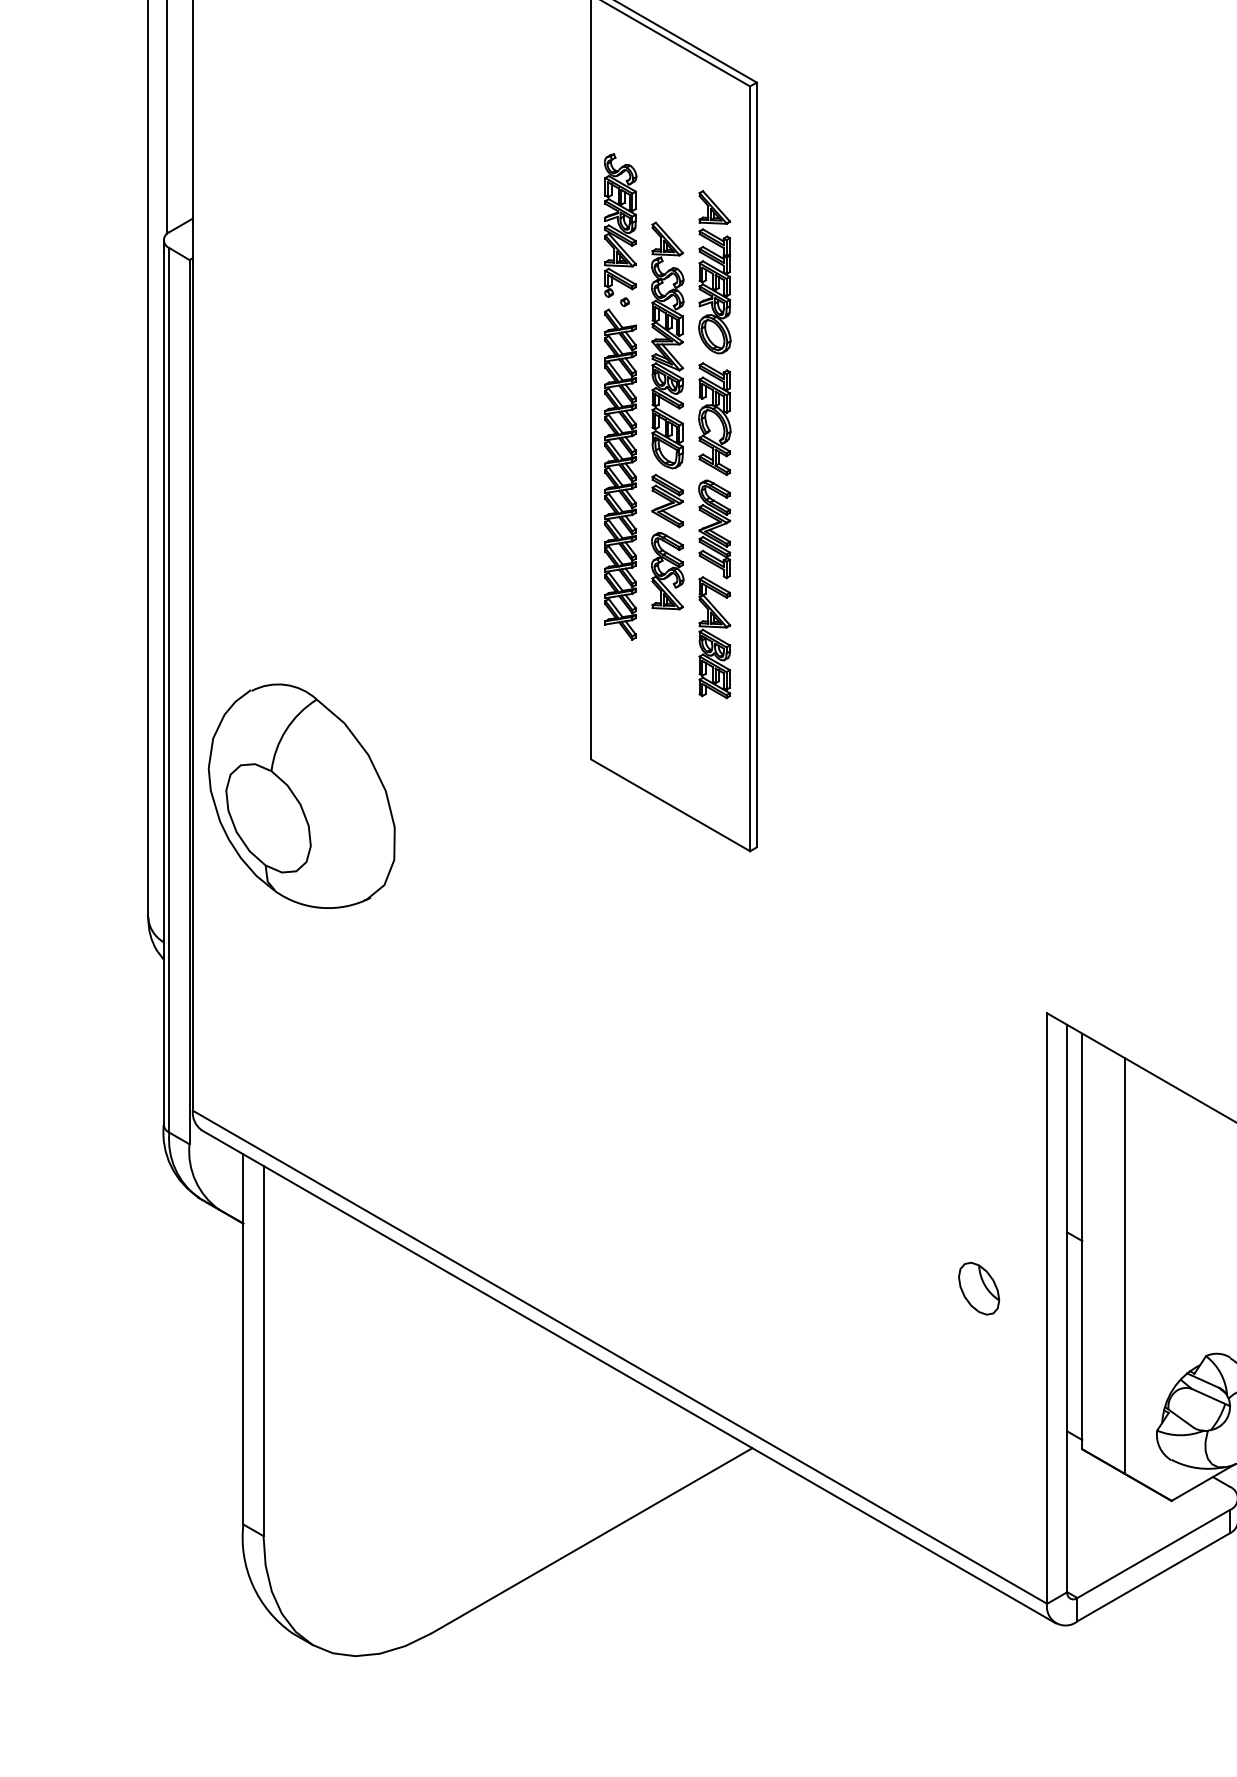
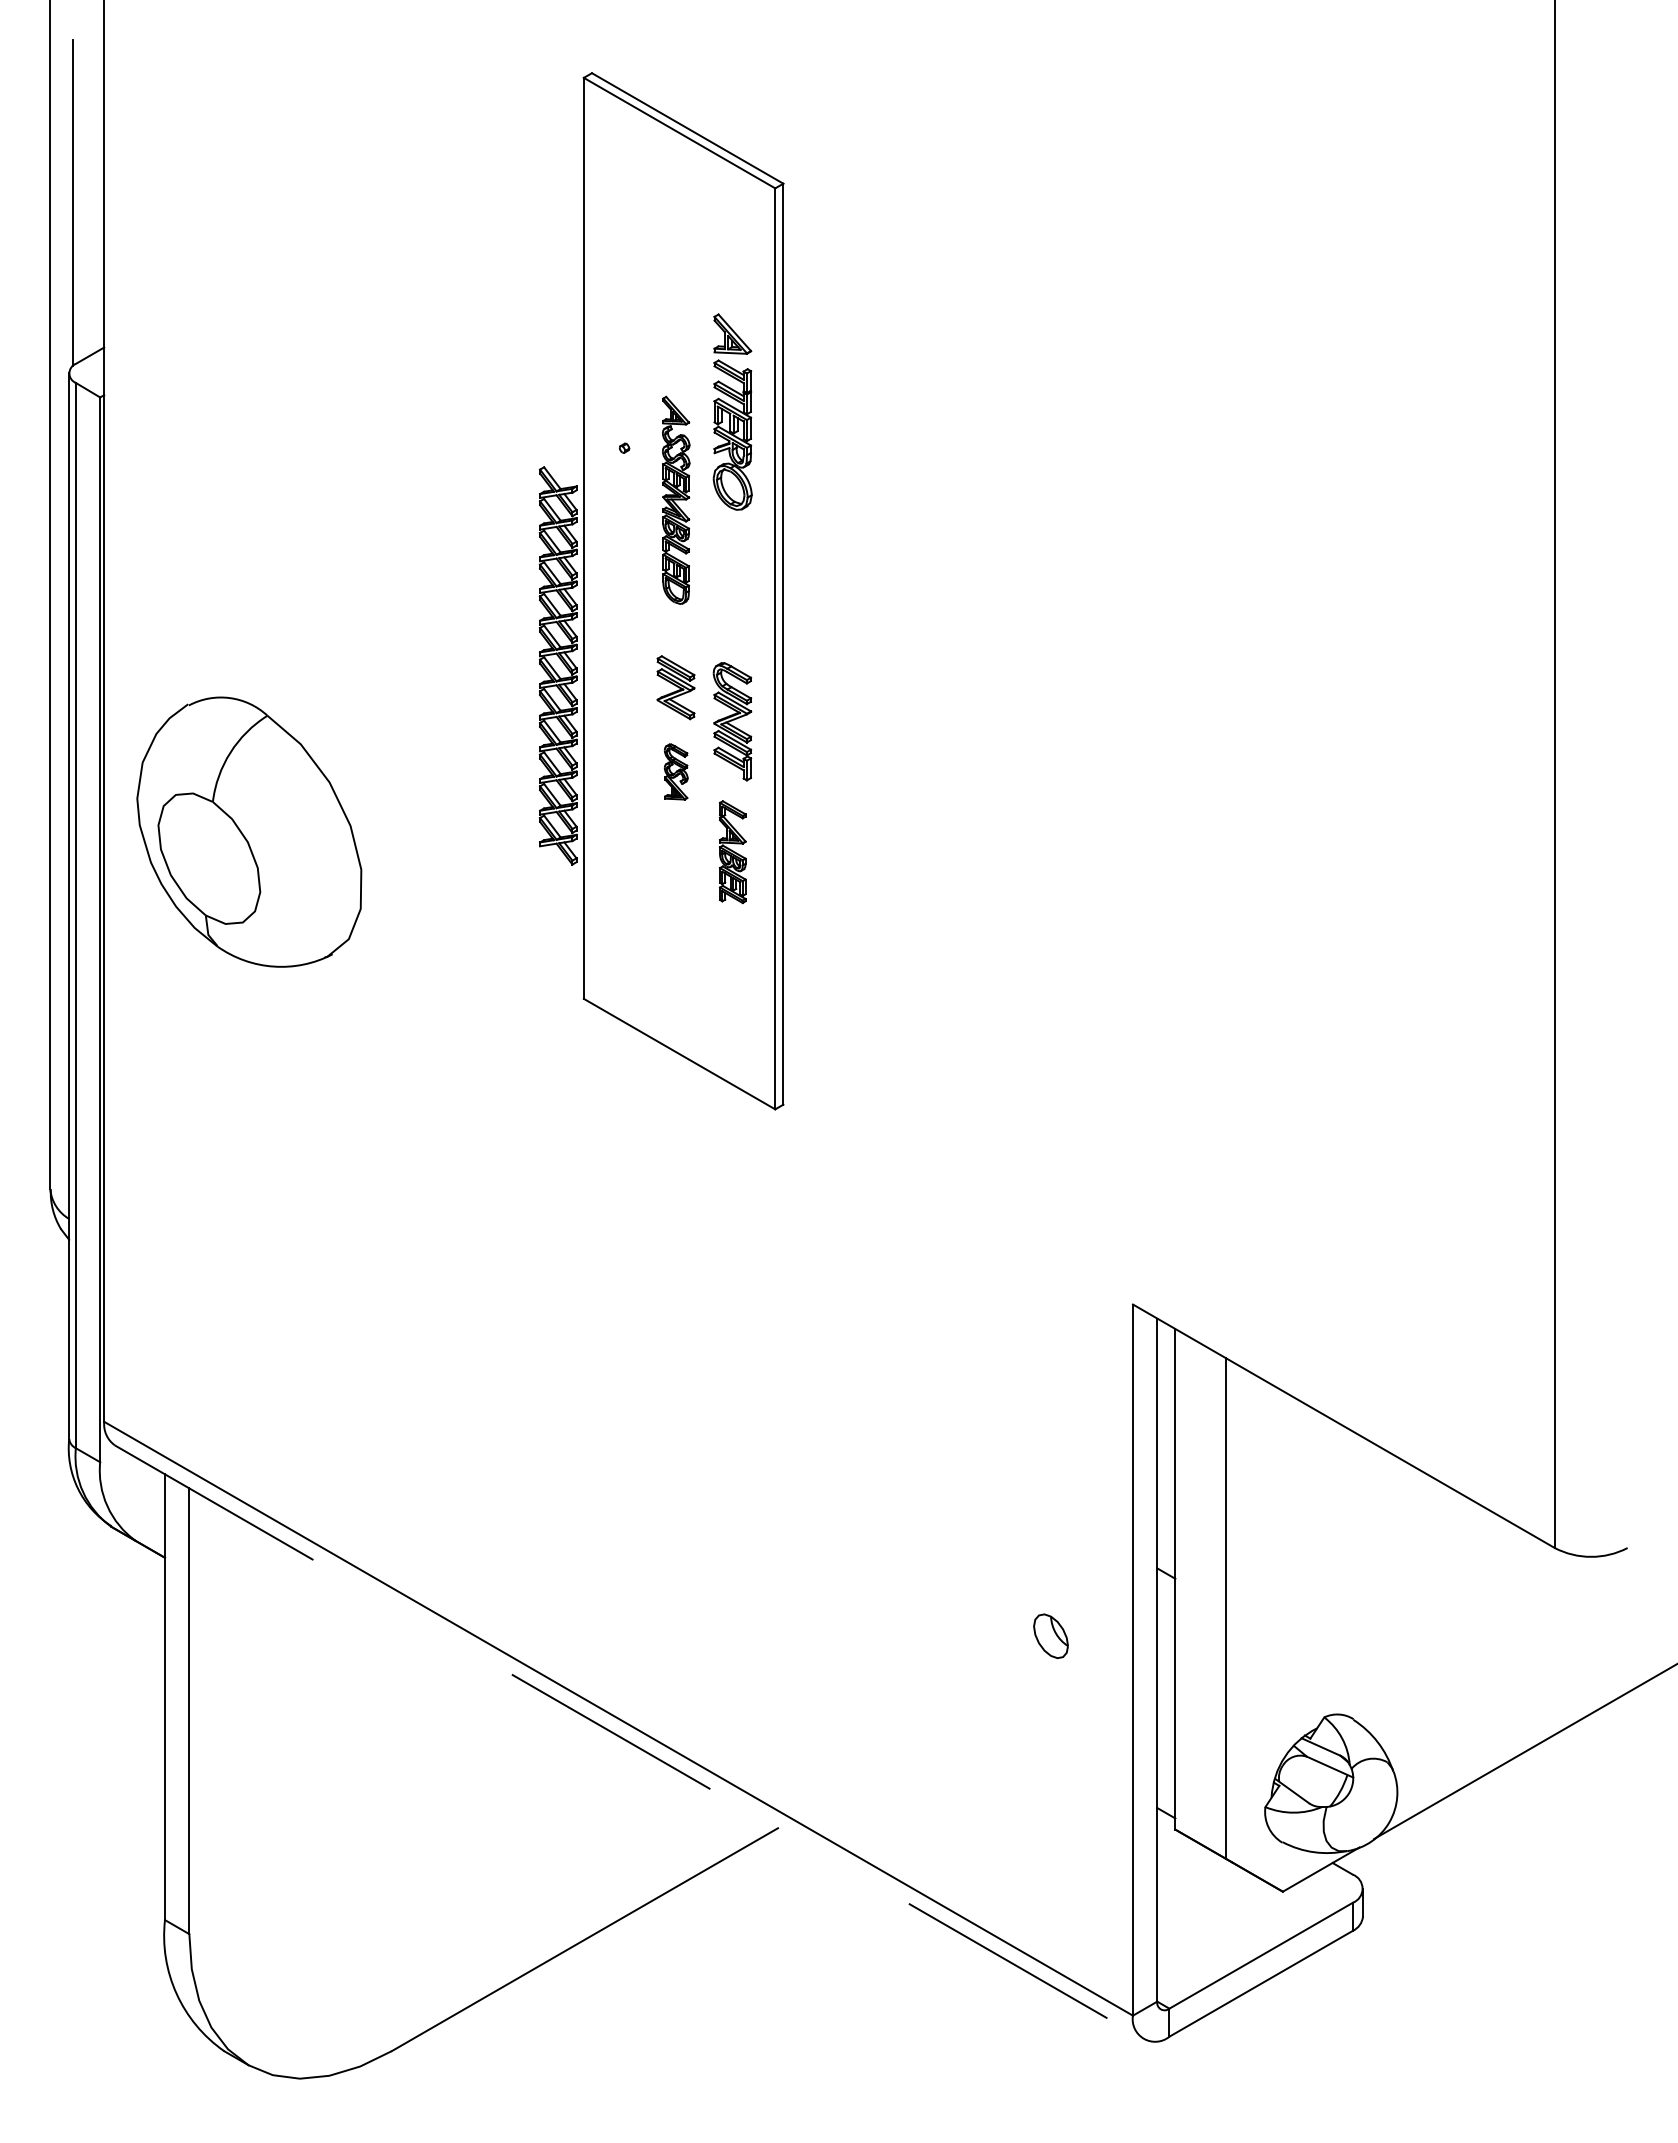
part: (620, 225) -> (619, 355), removed
part: (668, 345) -> (676, 500), size x0.7
part: (714, 418) -> (732, 588), removed
part: (619, 474) -> (557, 665), moved
part: (668, 570) -> (676, 771), size x0.6
part: (714, 637) -> (732, 851), size x0.7
part: (301, 795) -> (249, 831), moved
part: (978, 1288) -> (1050, 1636), size x0.7
line: (629, 1376) -> (629, 1742), solid -> dashed

